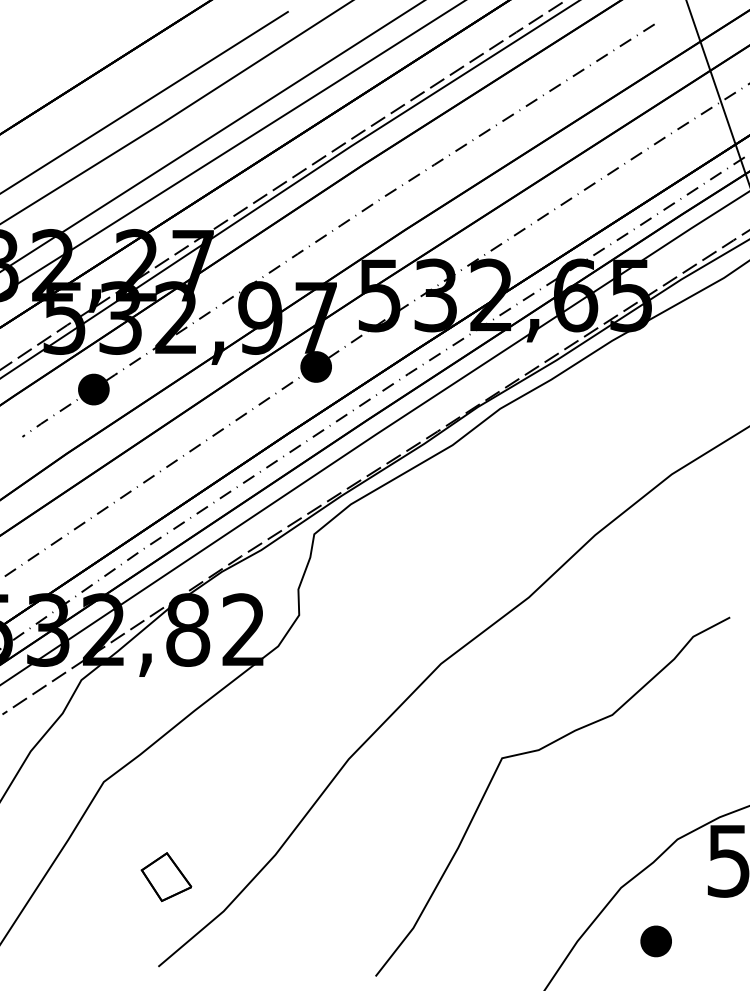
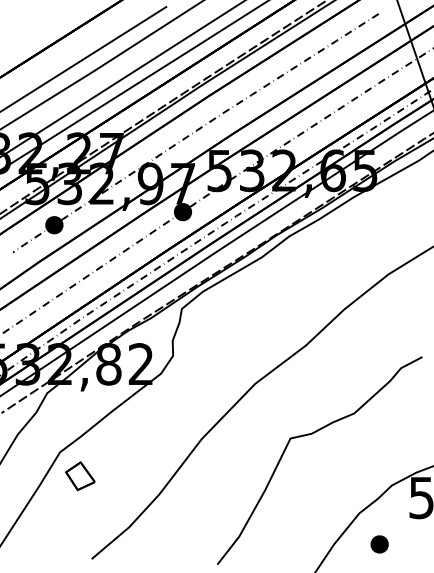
part: (166, 877) -> (80, 476), moved

